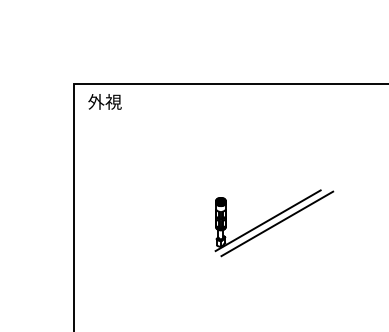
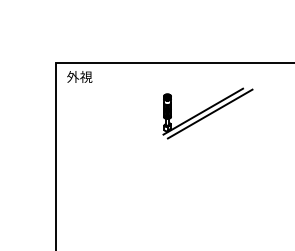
part: (274, 223) -> (208, 113), moved

